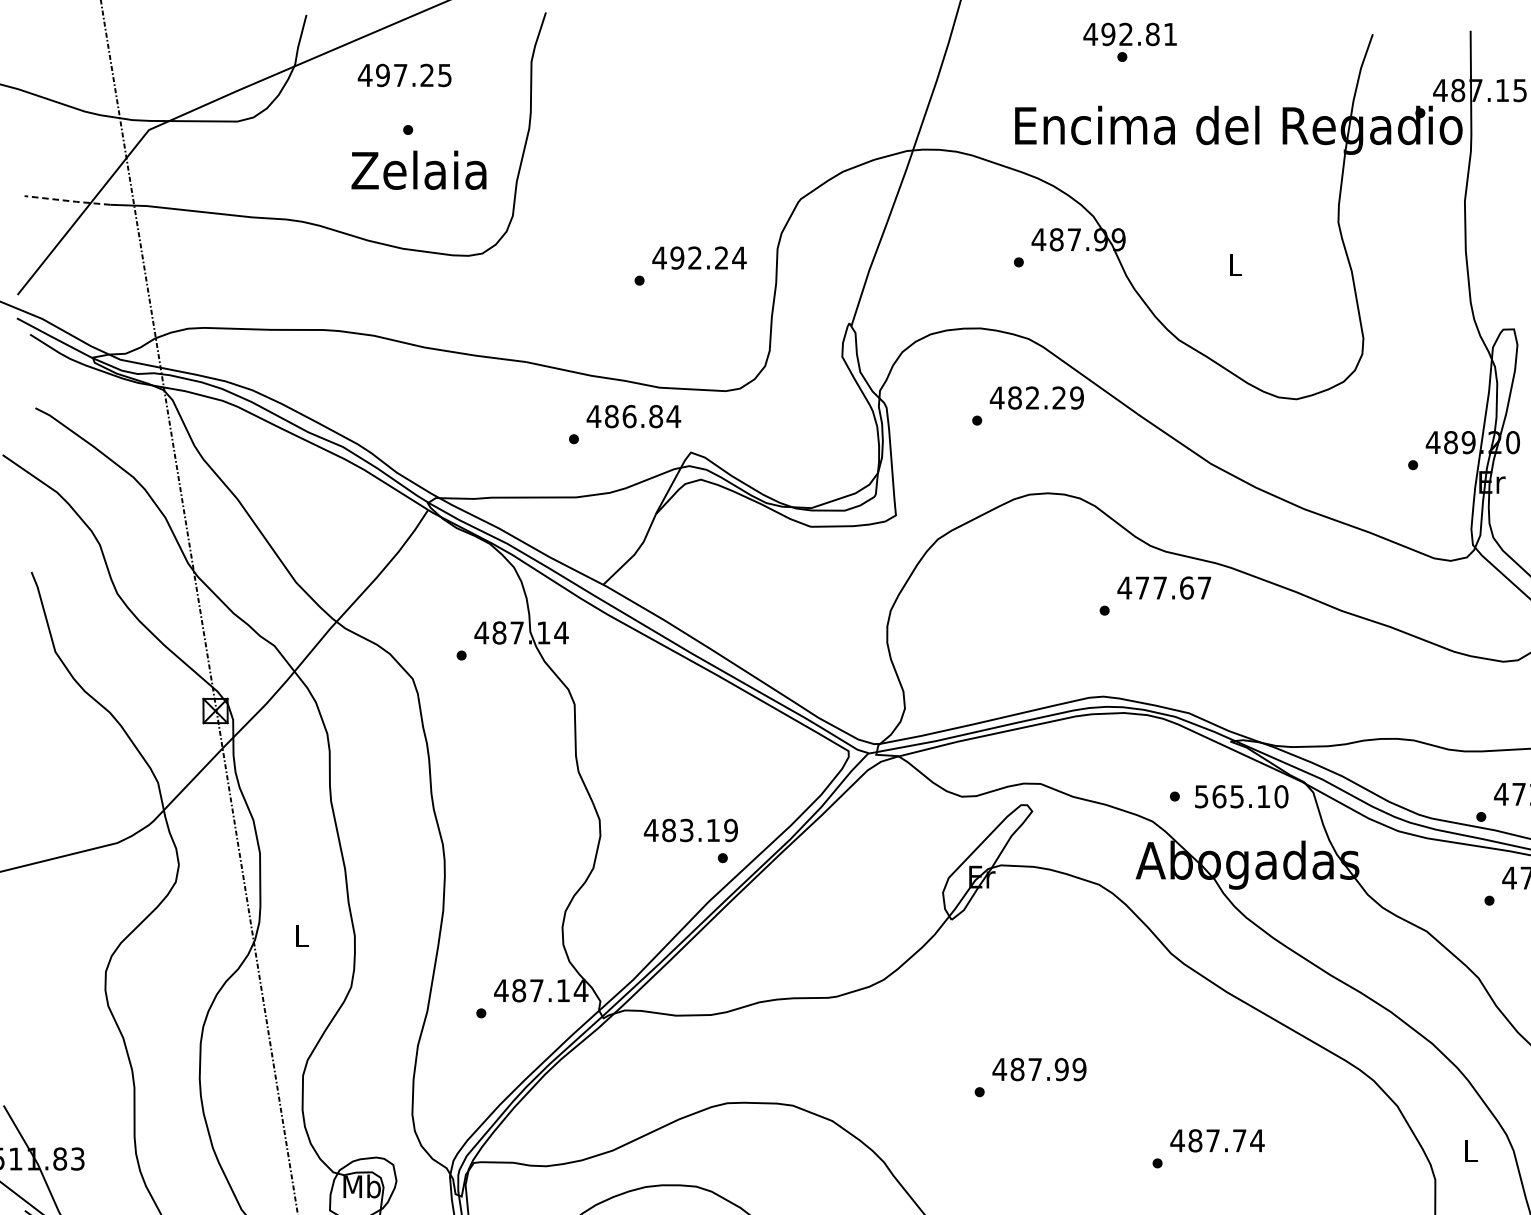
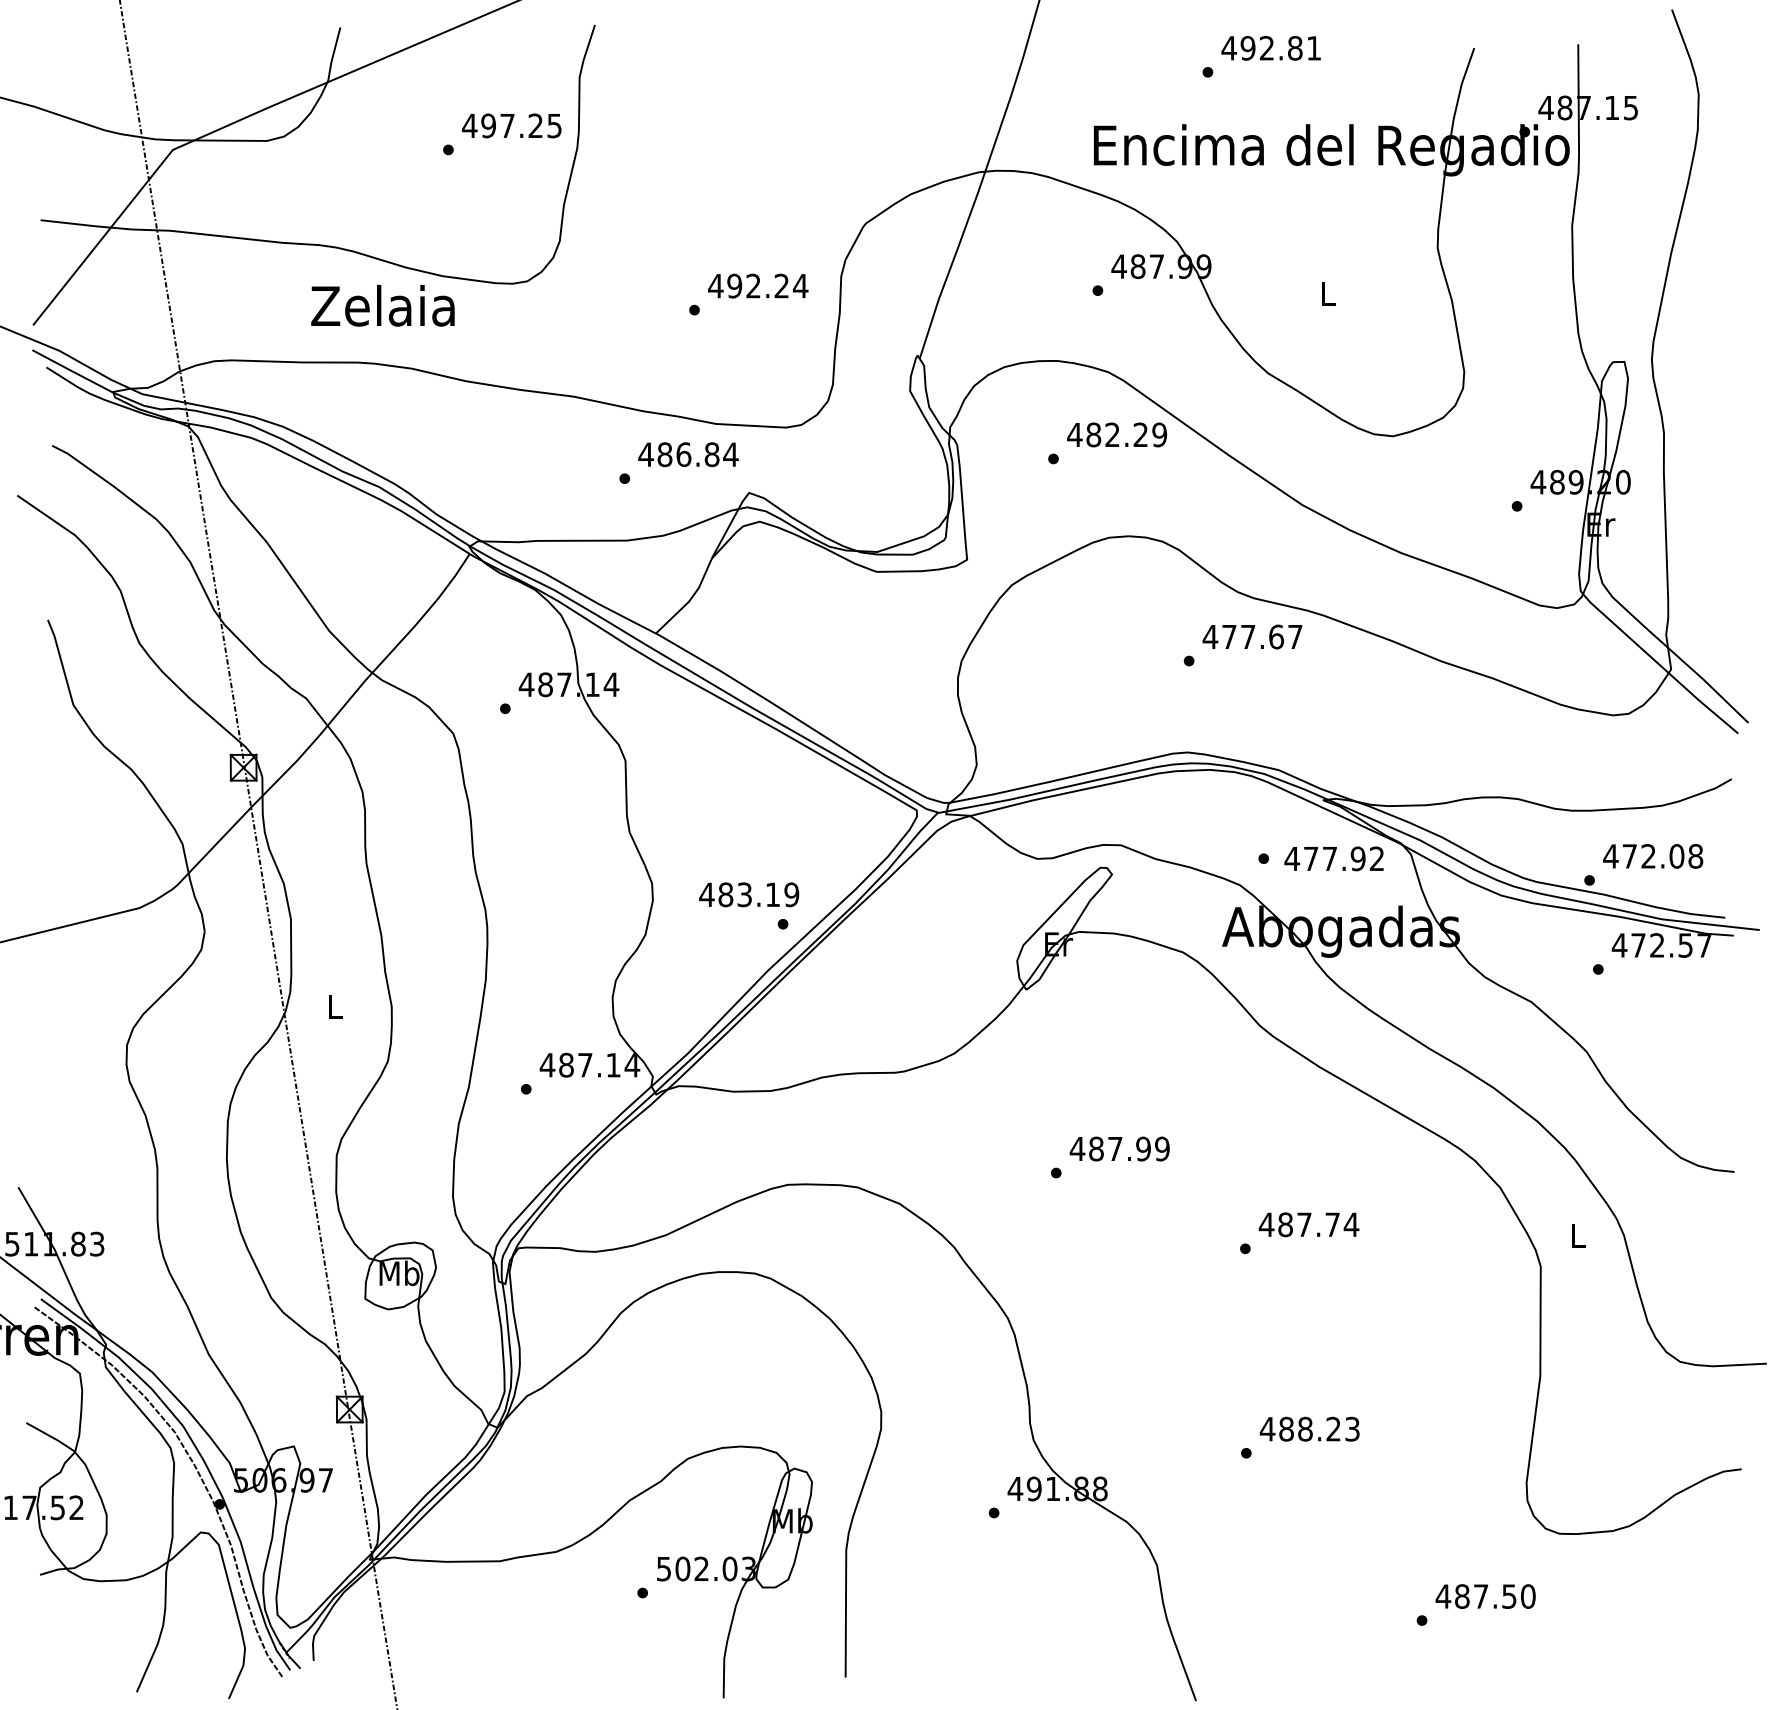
text: (1129, 34) -> (1270, 48), moved
text: (404, 75) -> (511, 125), moved
text: (418, 170) -> (382, 305), moved
line: (68, 201) -> (87, 225), dashed -> solid
text: (1241, 796) -> (1334, 858), 565.10 -> 477.92

